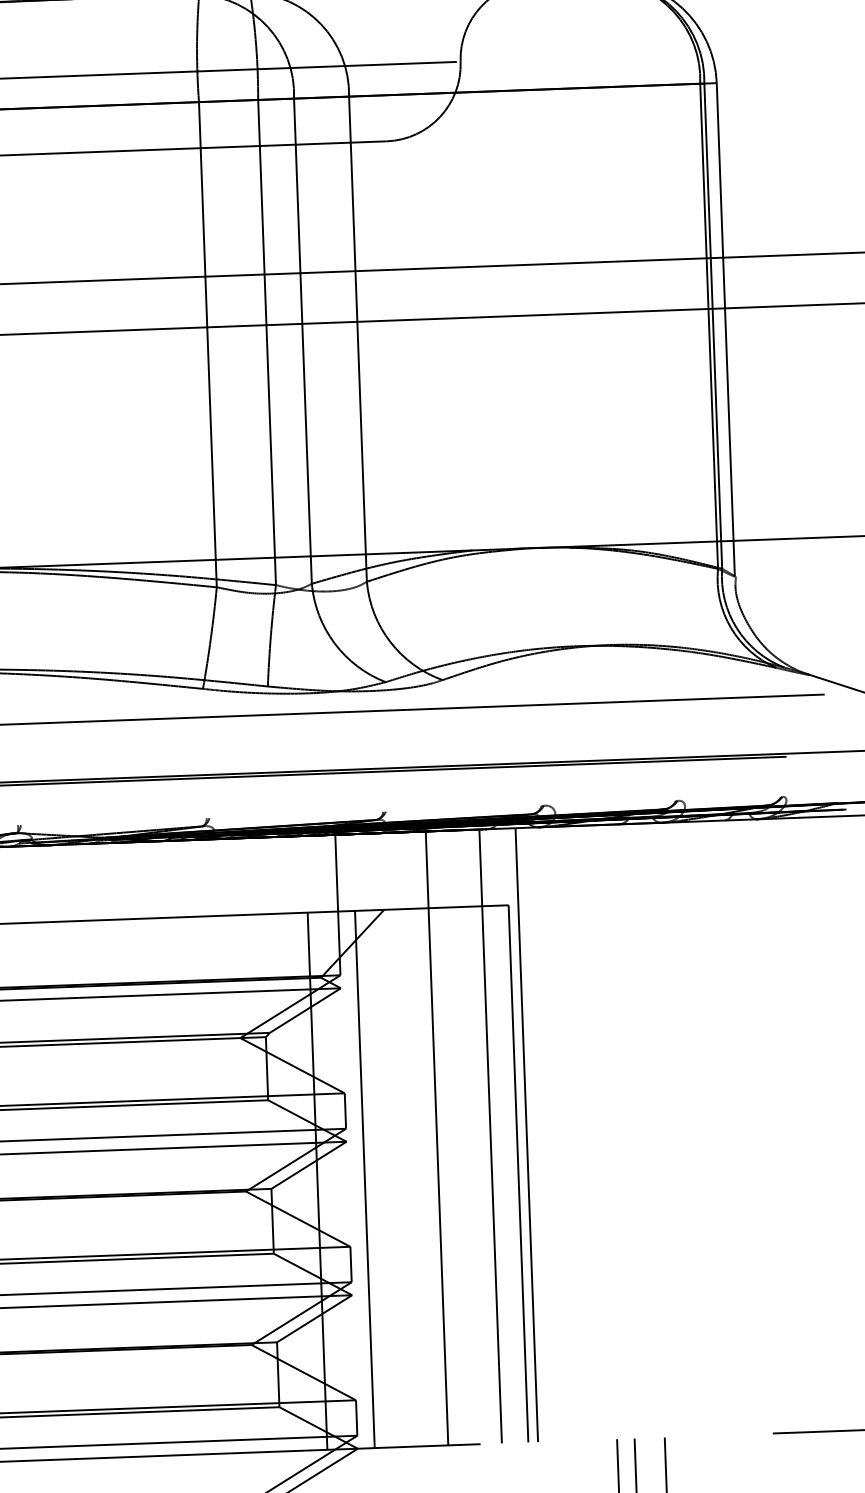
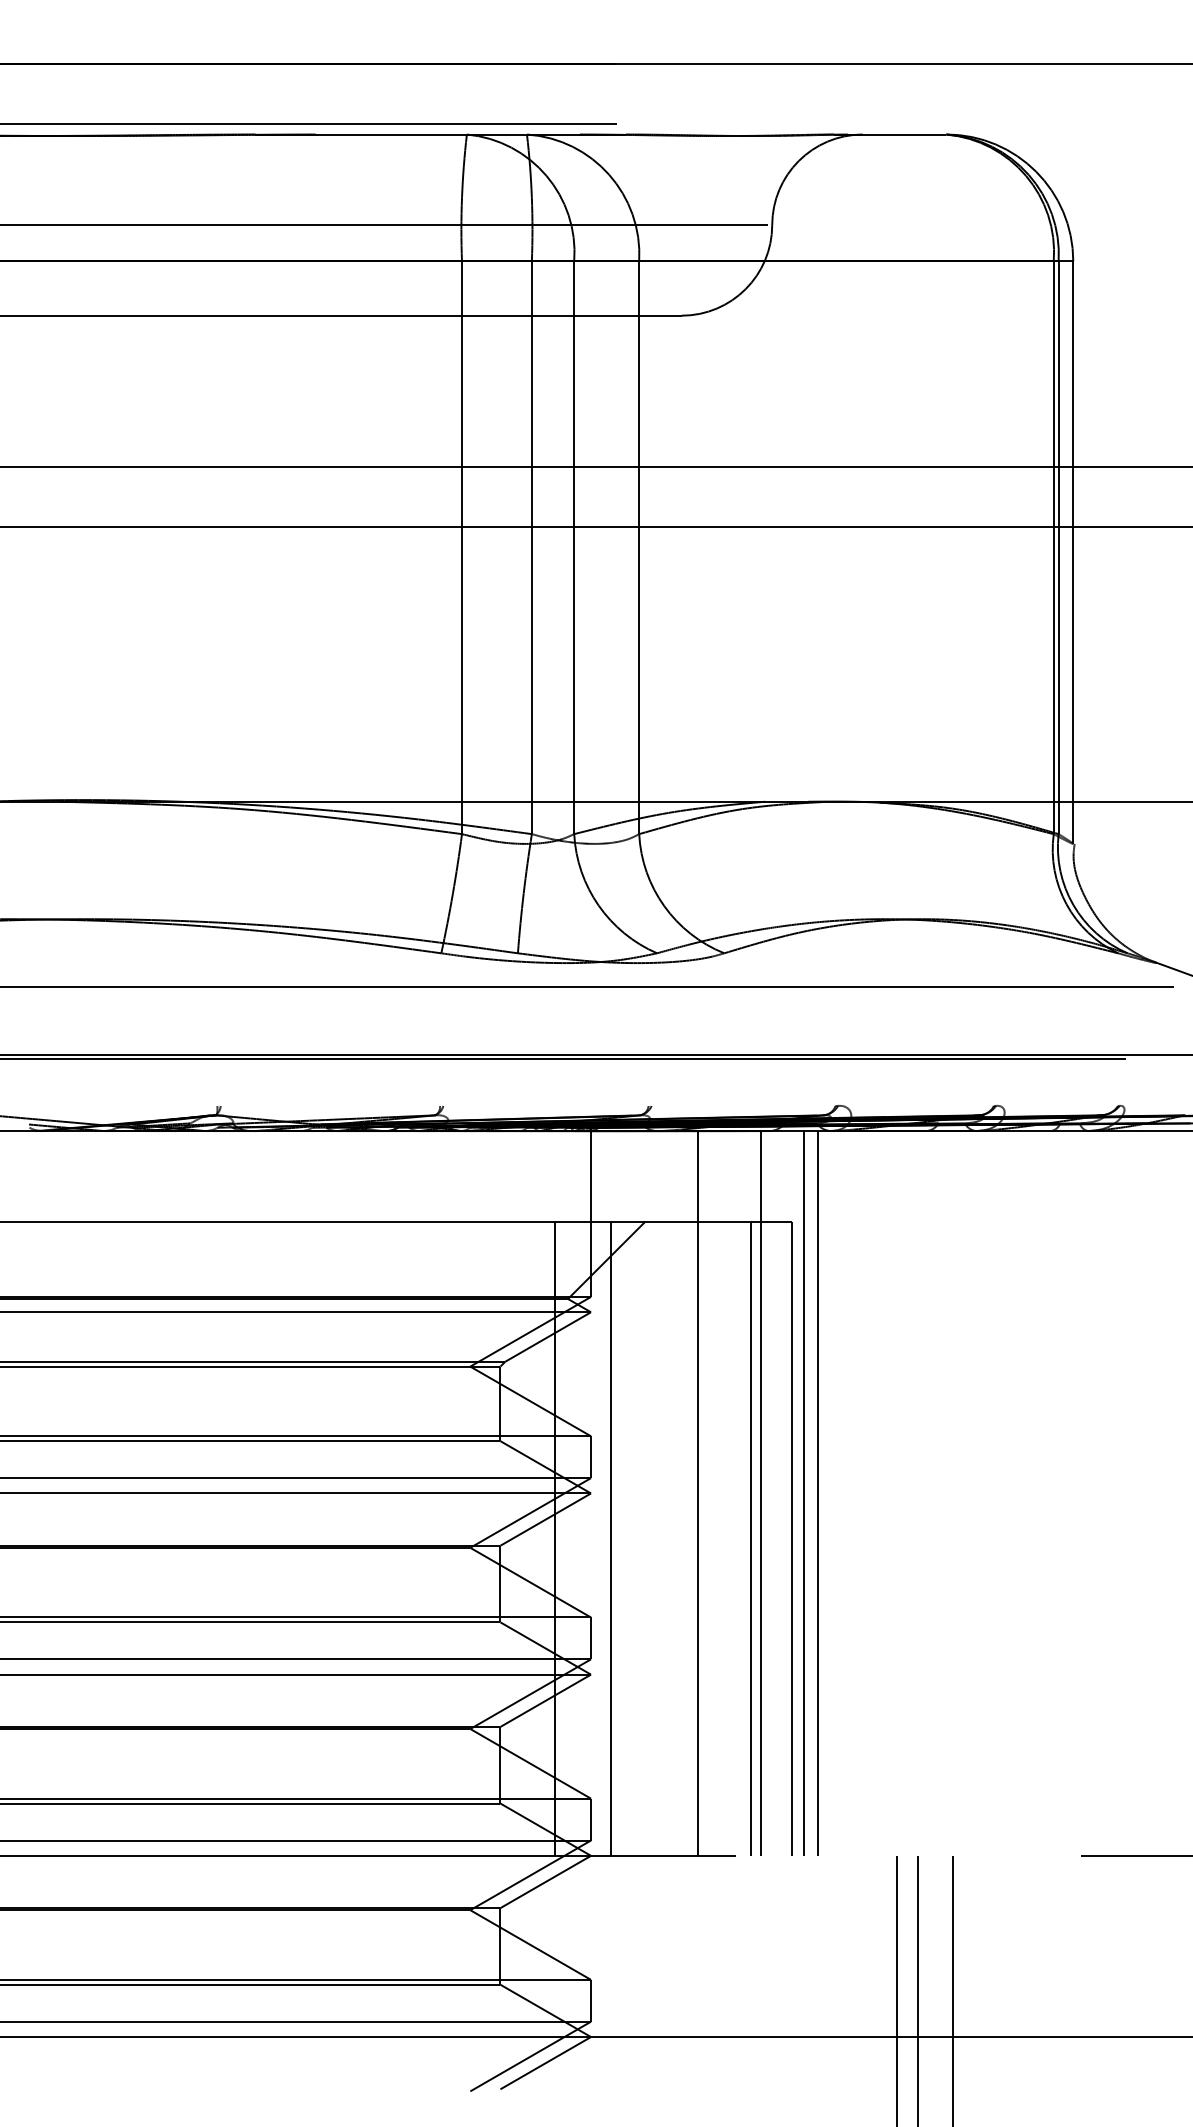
line: (538, 1134) -> (817, 1493), added
line: (483, 1174) -> (751, 1538), added

